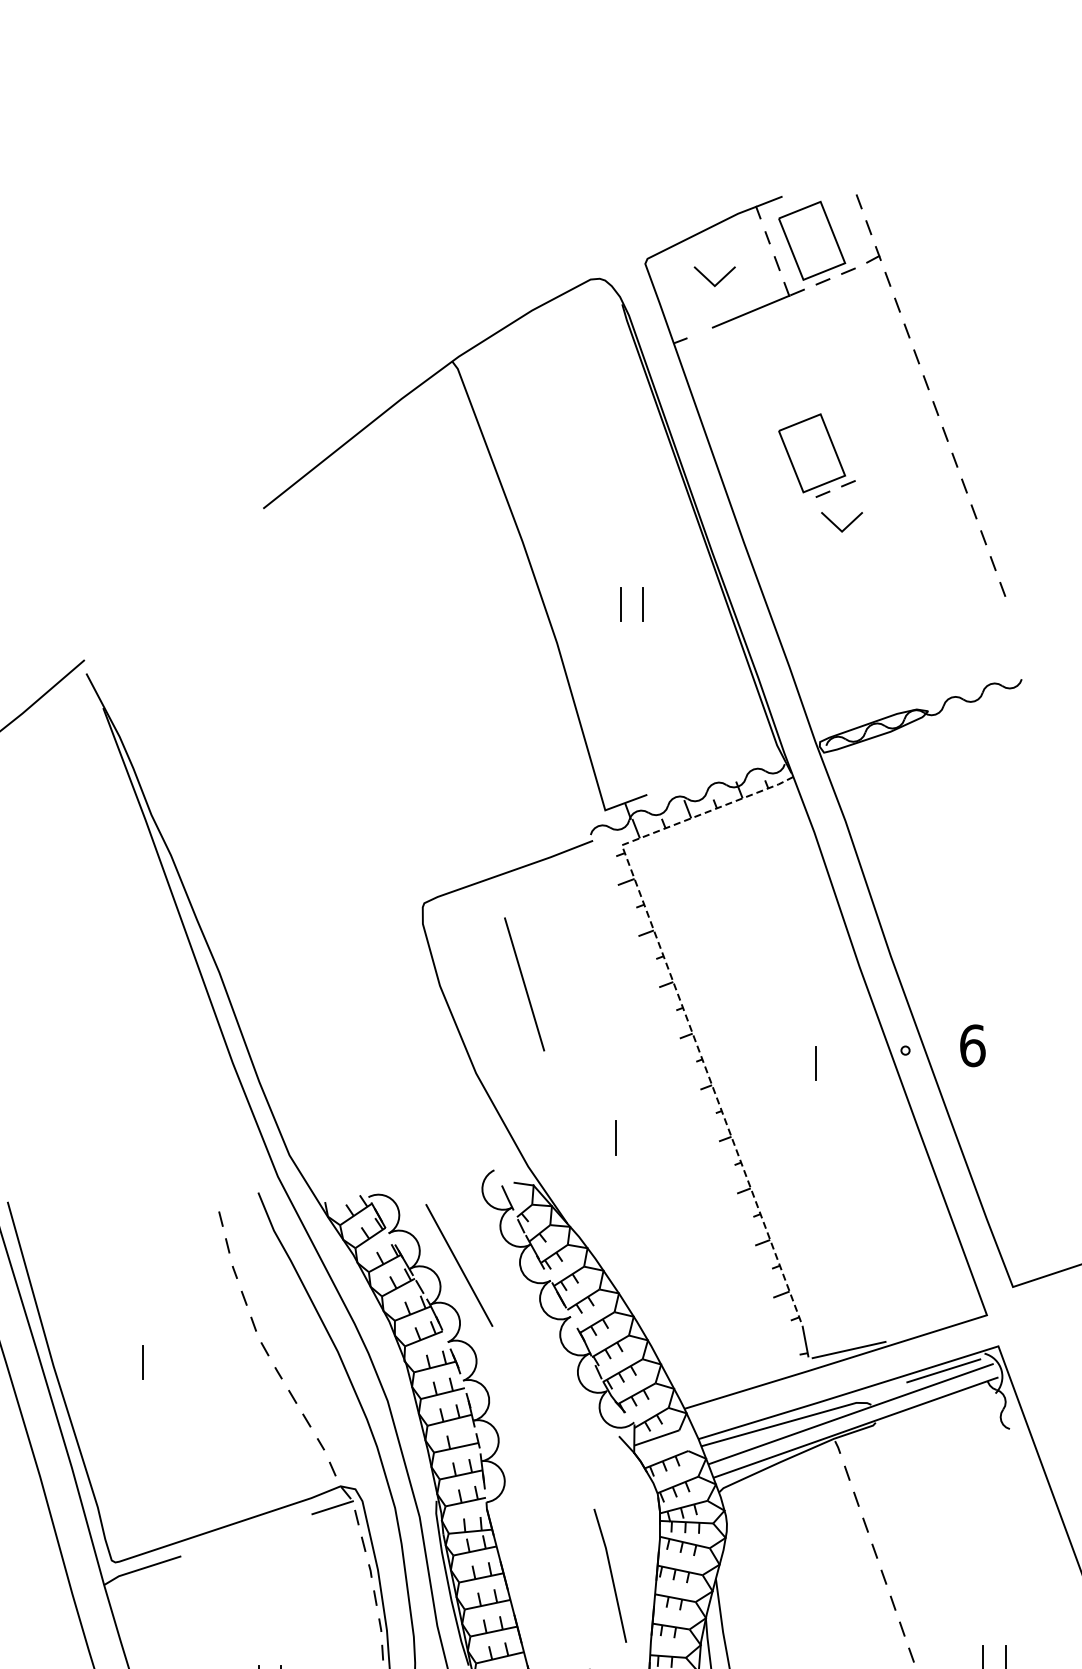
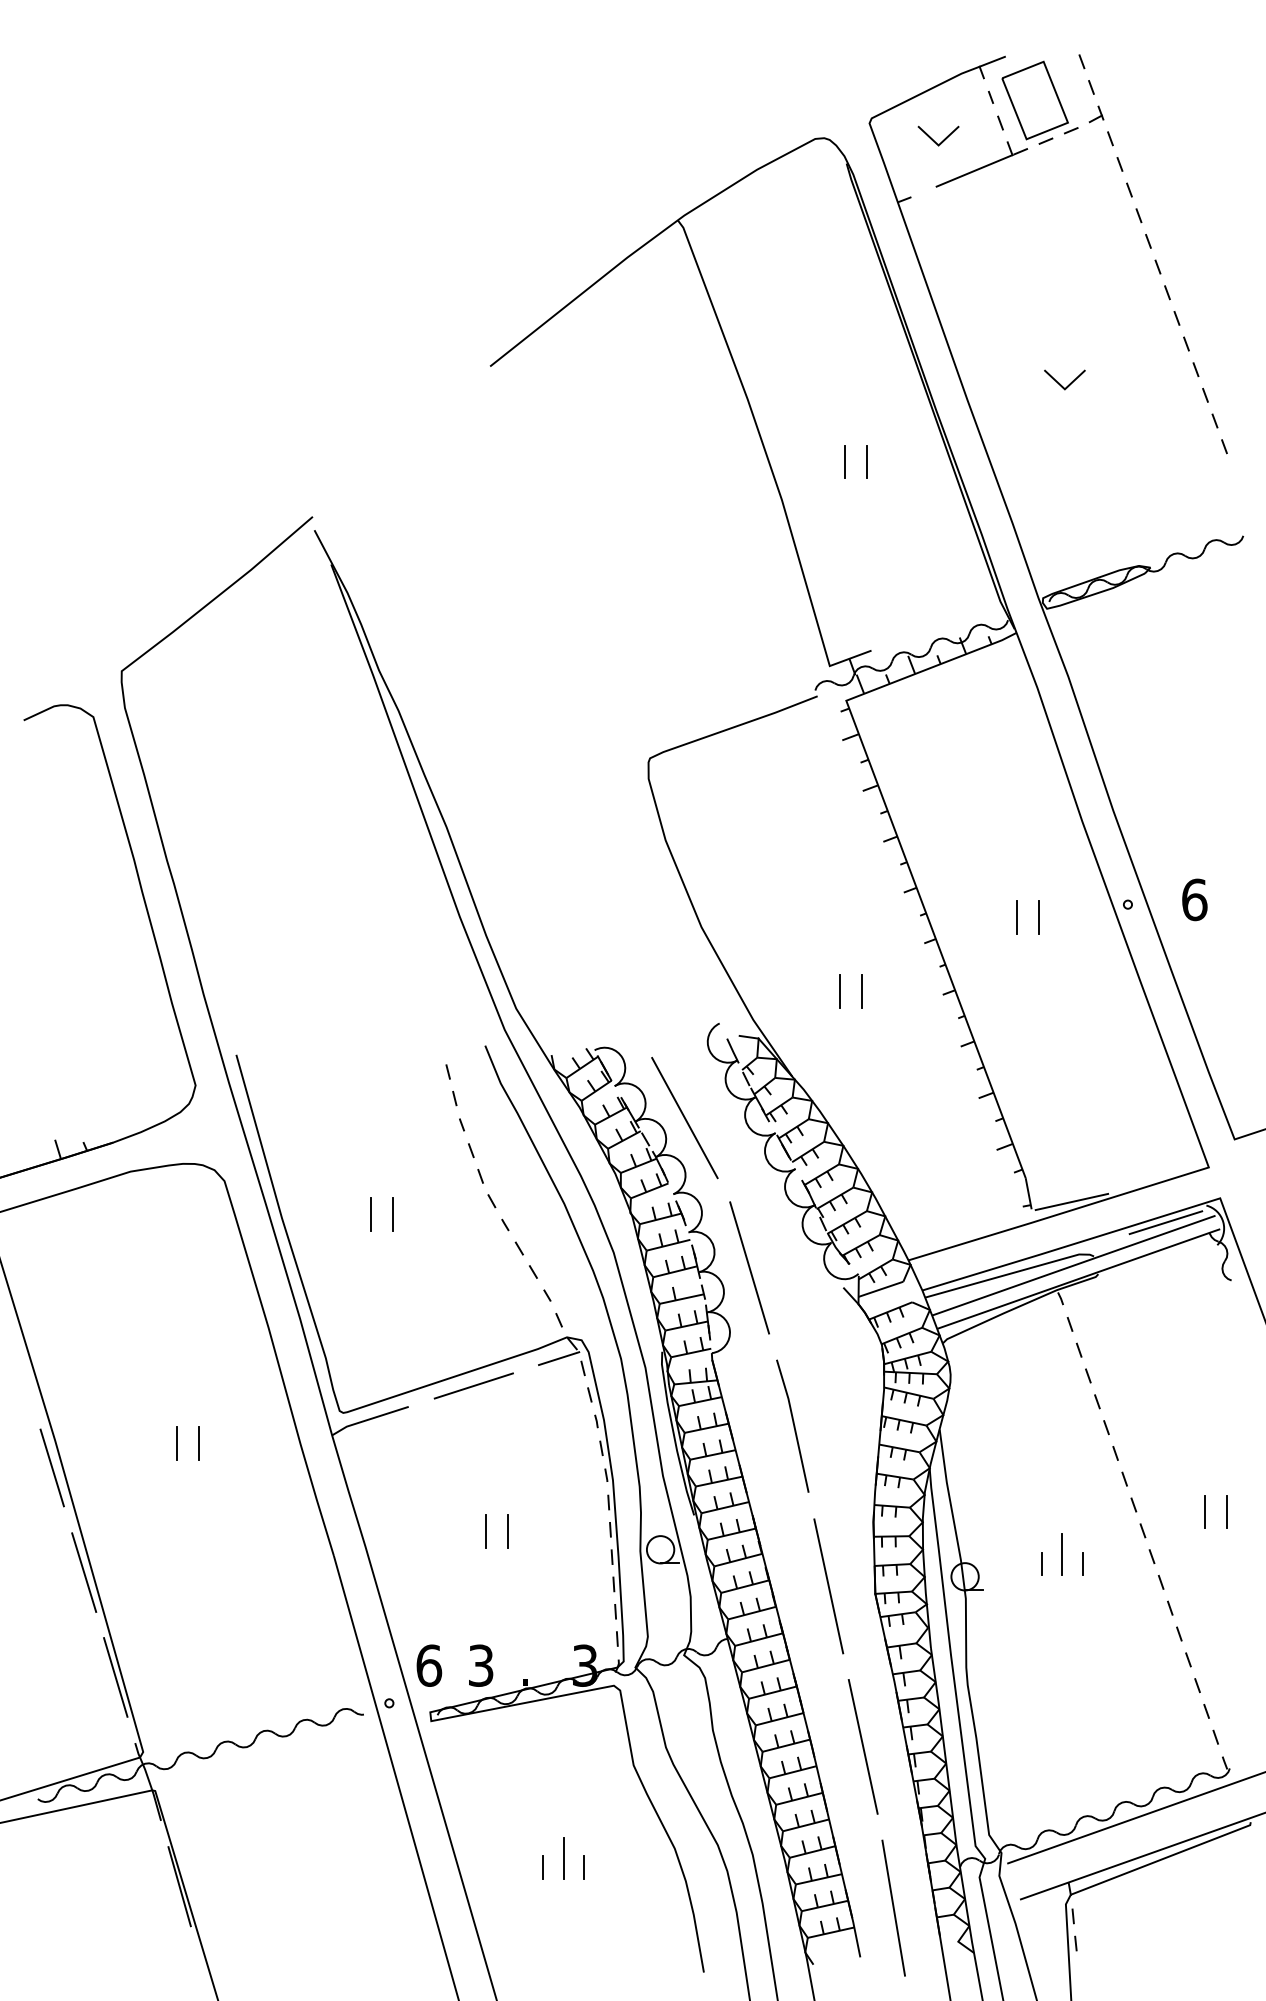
part: (816, 455) -> (1039, 313), removed
line: (524, 983) -> (749, 1267), moved
line: (679, 998) -> (903, 852), dashed -> solid
line: (793, 1062) -> (1016, 916), added
line: (637, 1138) -> (861, 991), added
line: (164, 1361) -> (392, 1213), added
line: (246, 1534) -> (473, 1385), added
line: (611, 1575) -> (793, 1425), moved

